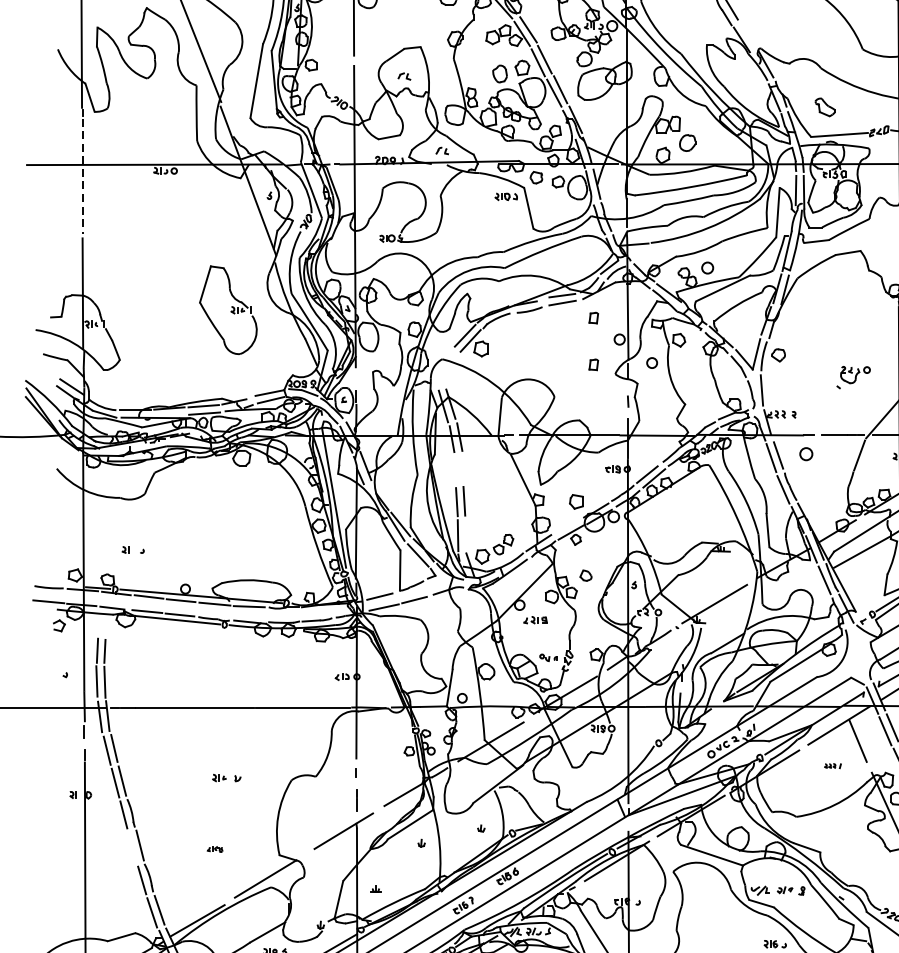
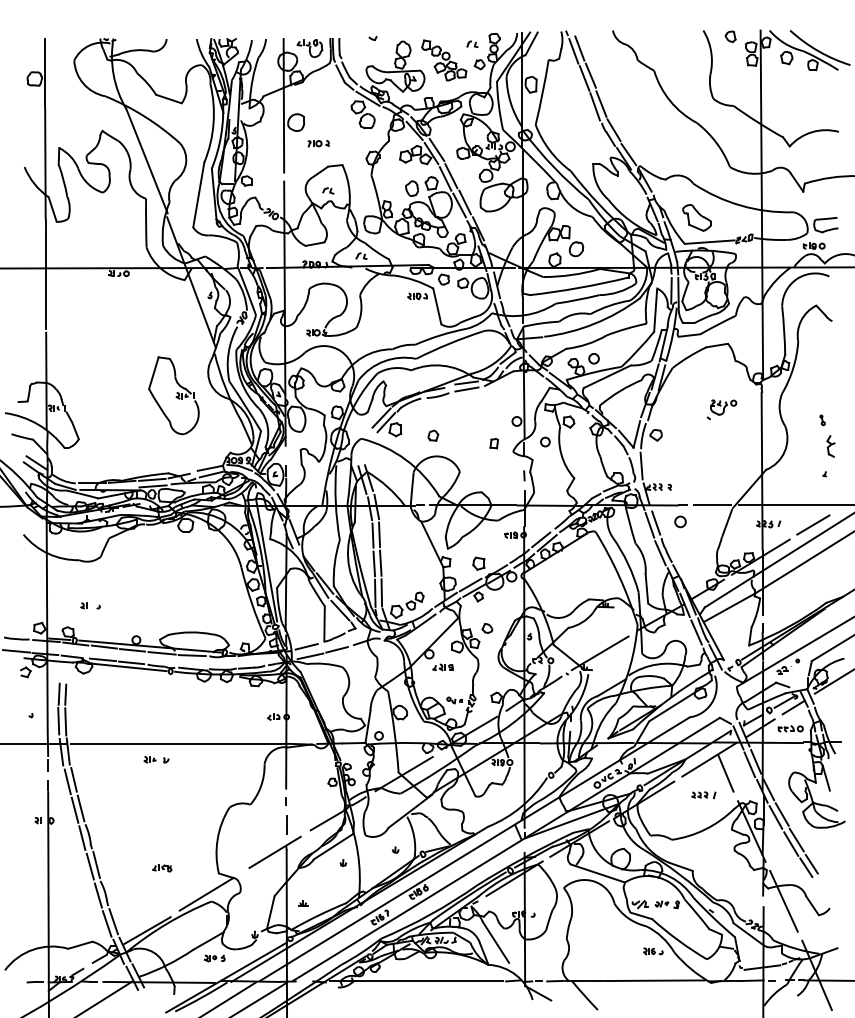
part: (393, 22) -> (318, 143), added
line: (746, 34) -> (628, 154), added
part: (824, 106) -> (696, 217), size x1.67
line: (82, 176) -> (46, 278), dashed -> solid
part: (592, 317) -> (493, 402), removed
part: (524, 355) -> (433, 435), added
part: (853, 377) -> (721, 409), moved
line: (462, 468) -> (379, 534), added
line: (454, 469) -> (372, 535), added
line: (566, 525) -> (470, 584), added
line: (465, 534) -> (381, 592), added
part: (832, 766) -> (703, 795), size x1.67
part: (226, 777) -> (156, 759), moved
line: (132, 847) -> (89, 866), added
part: (215, 849) -> (162, 868), size x1.43

